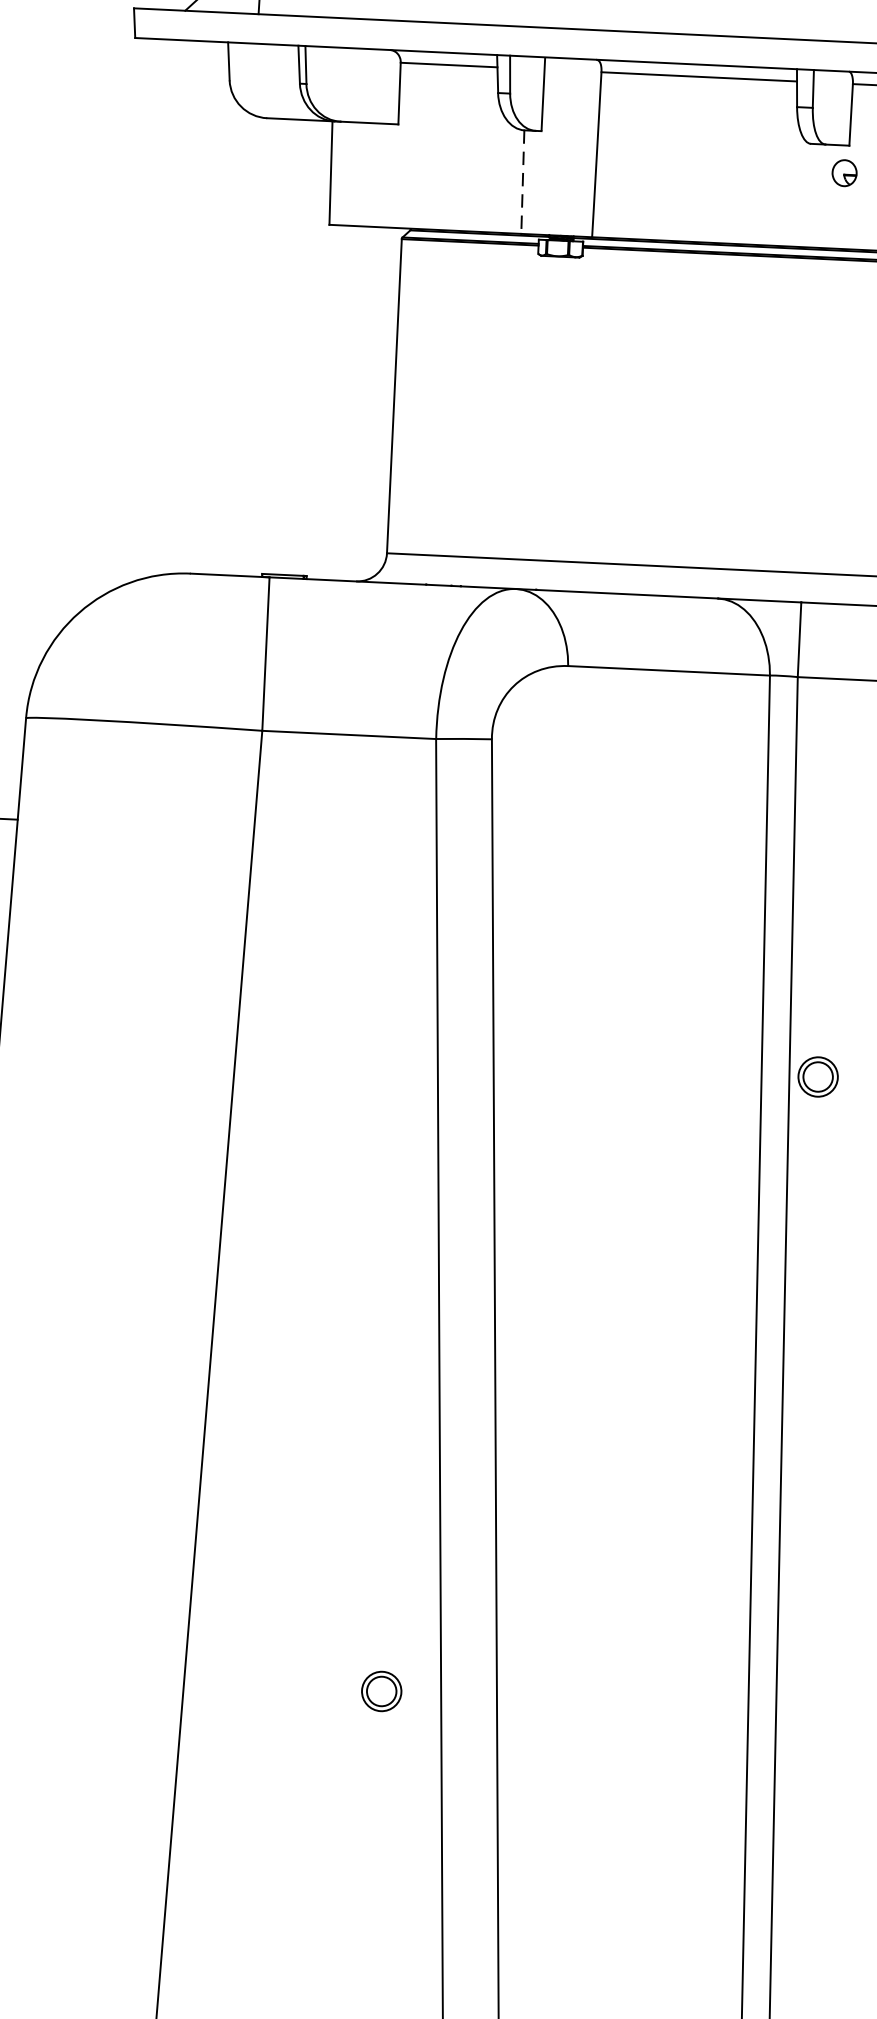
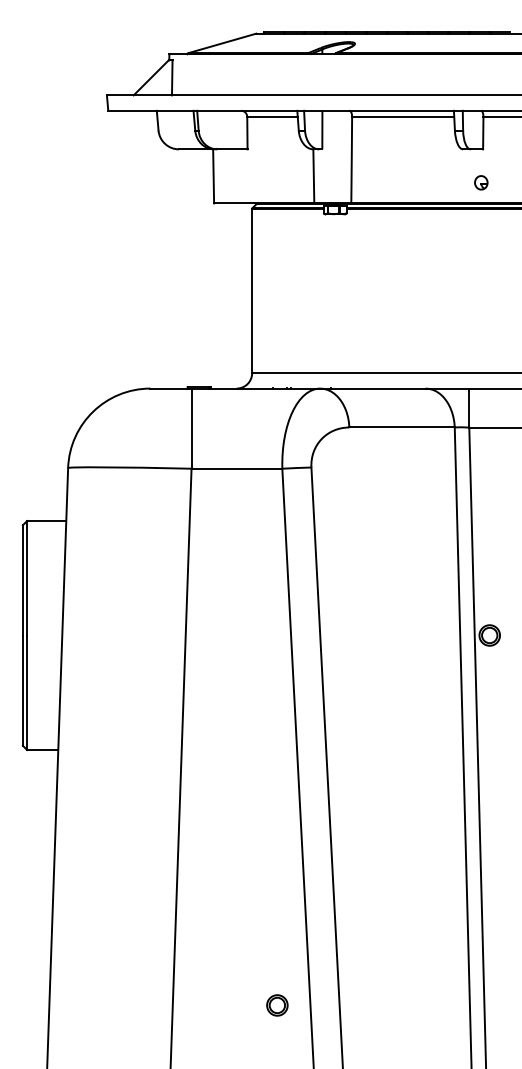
part: (845, 172) -> (481, 182), moved
line: (522, 182) -> (313, 176), dashed -> solid
part: (381, 1691) -> (277, 1005), moved

